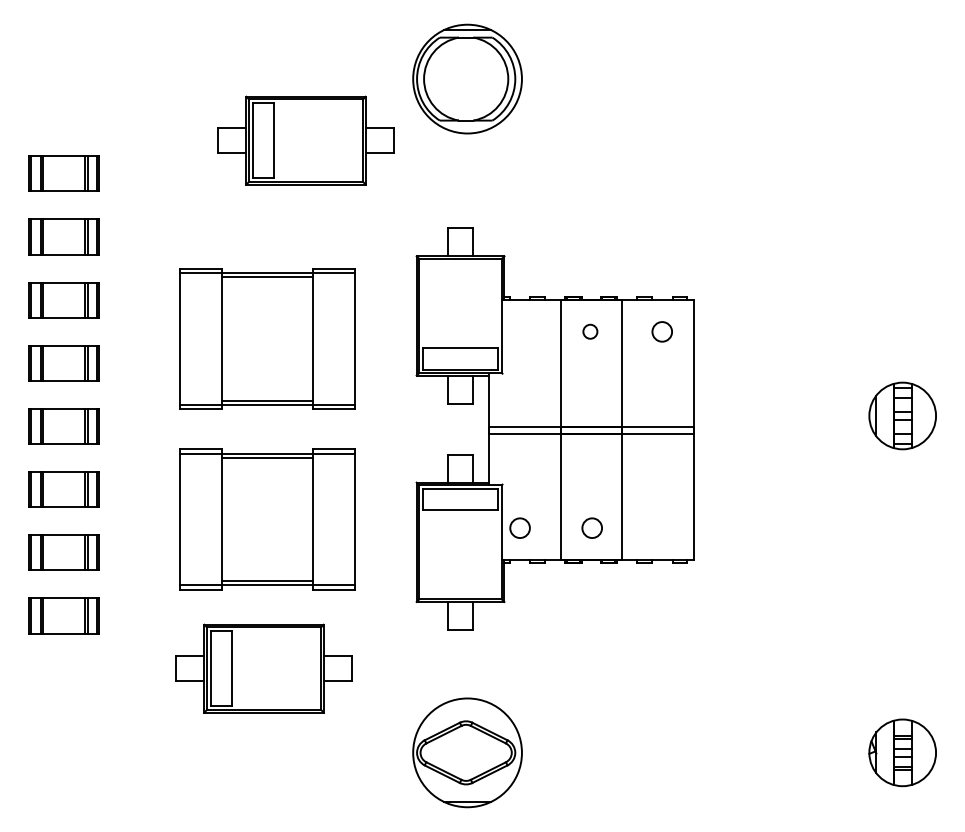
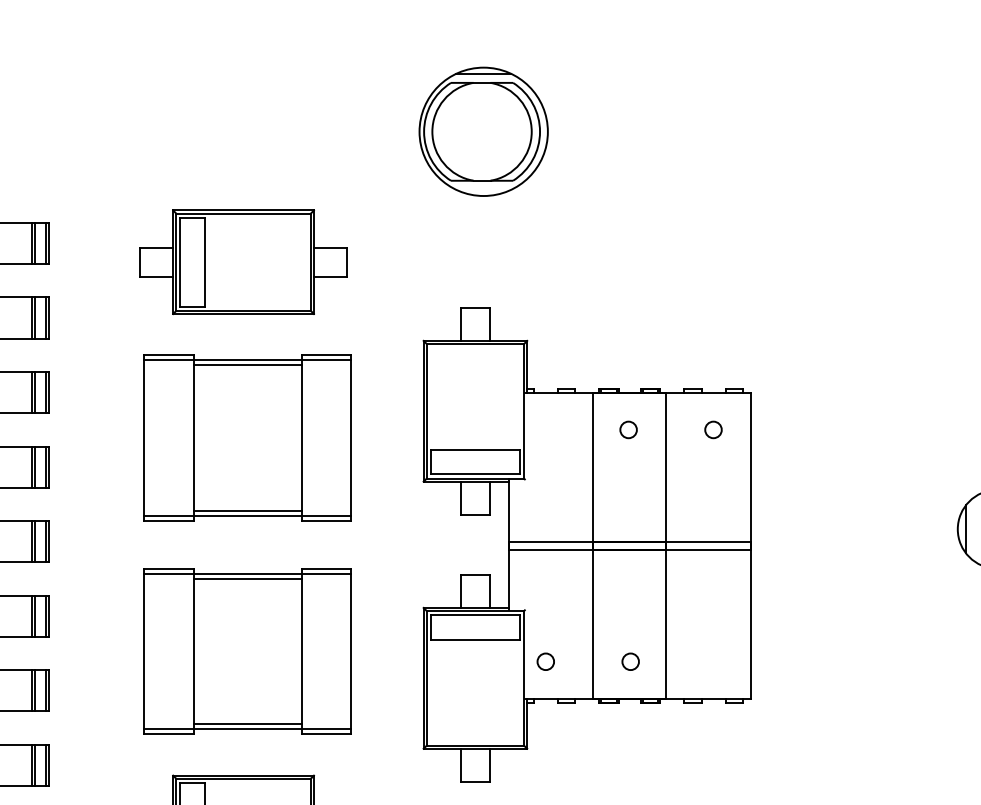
part: (305, 140) -> (242, 262), moved
circle: (662, 331) -> (713, 429), size x0.71
circle: (520, 528) -> (546, 662), size x0.71
circle: (591, 528) -> (629, 662), size x0.71

